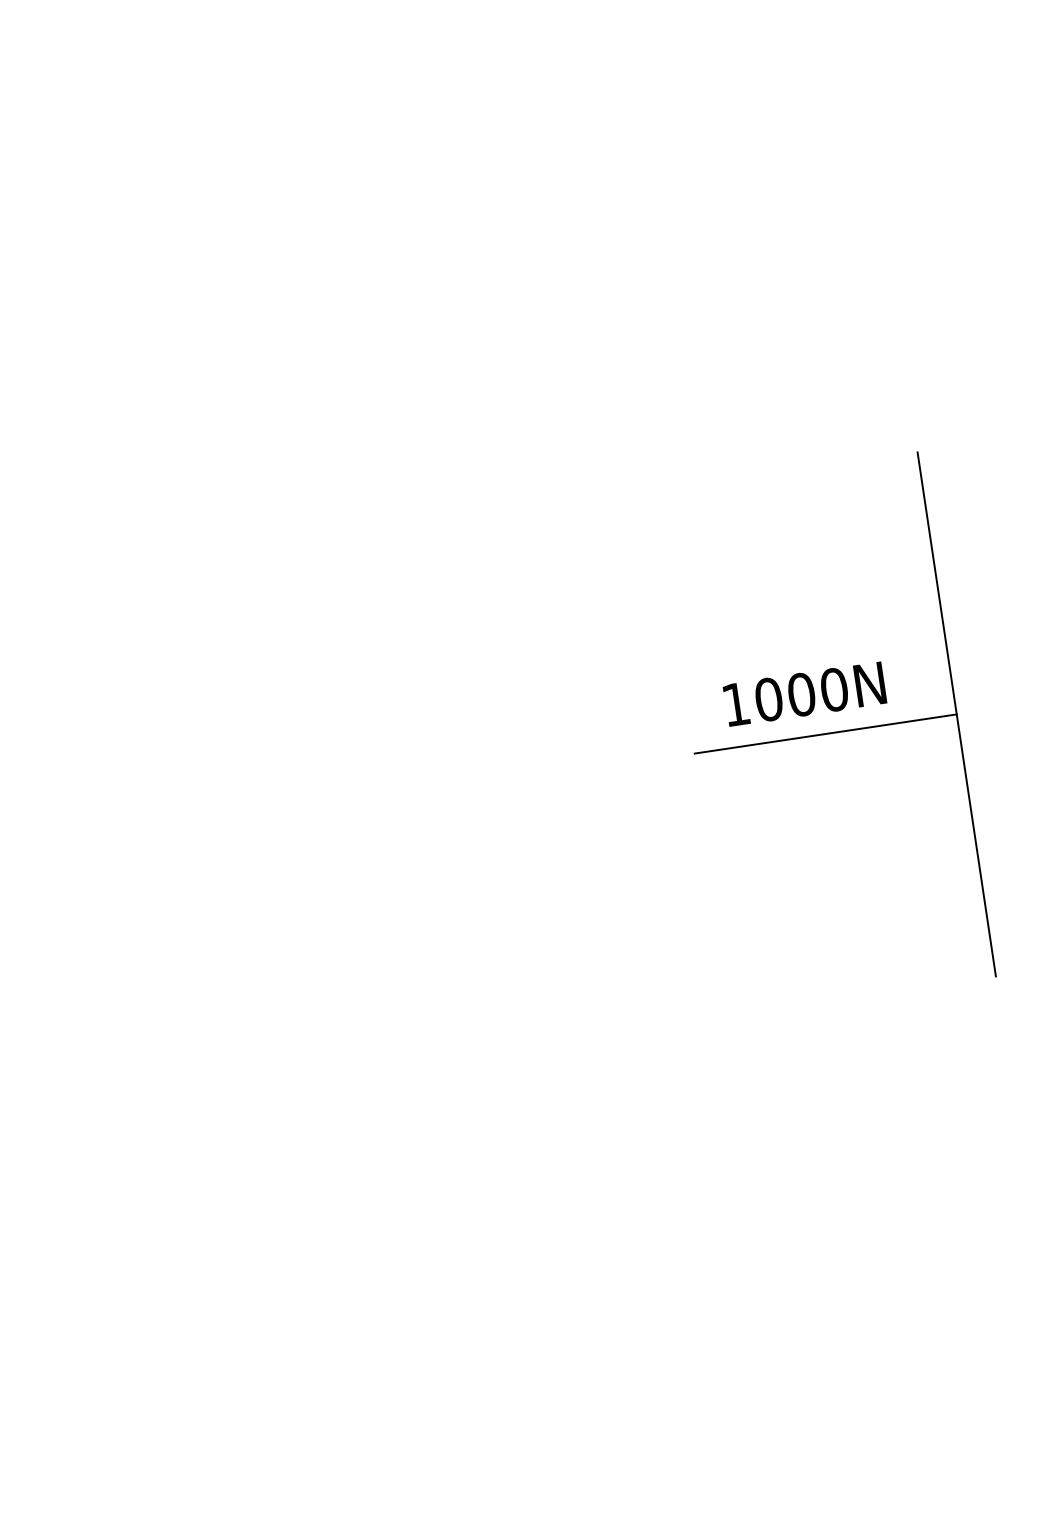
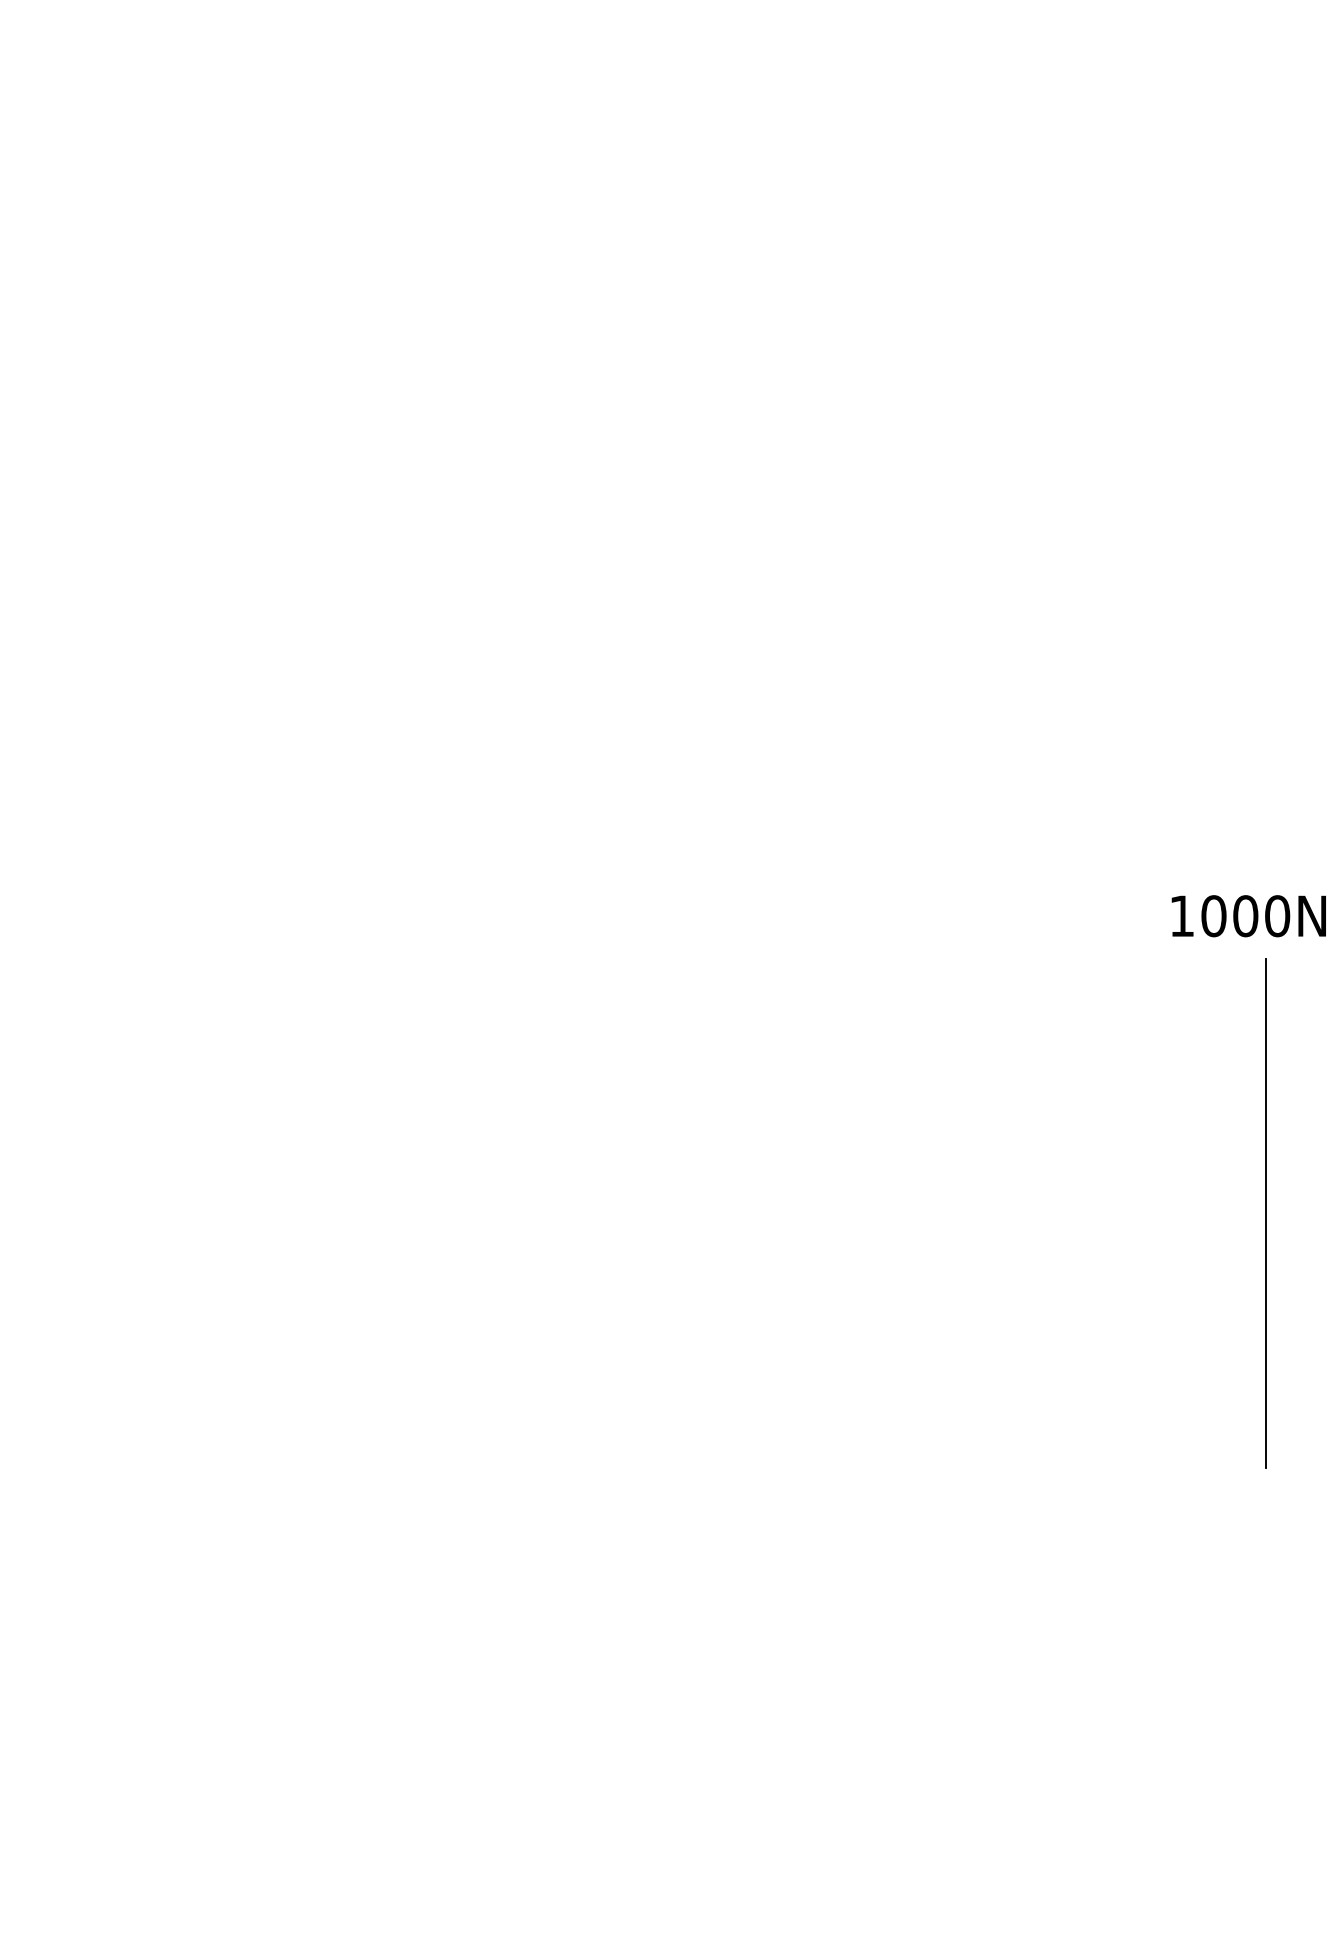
text: (804, 694) -> (1248, 916), moved
line: (825, 733) -> (1138, 1213), removed

